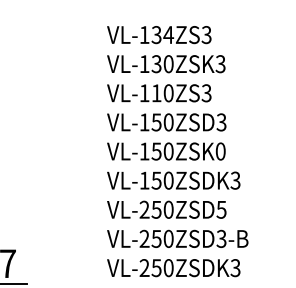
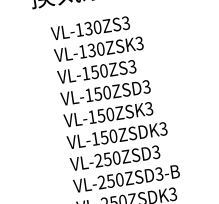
text: (168, 35) -> (97, 27), VL-134ZS3 -> VL-130ZS3
text: (156, 93) -> (94, 72), VL-110ZS3 -> VL-150ZS3
text: (220, 151) -> (149, 108), VL-150ZSK0 -> VL-150ZSK3
text: (221, 209) -> (156, 152), VL-250ZSD5 -> VL-250ZSD3

